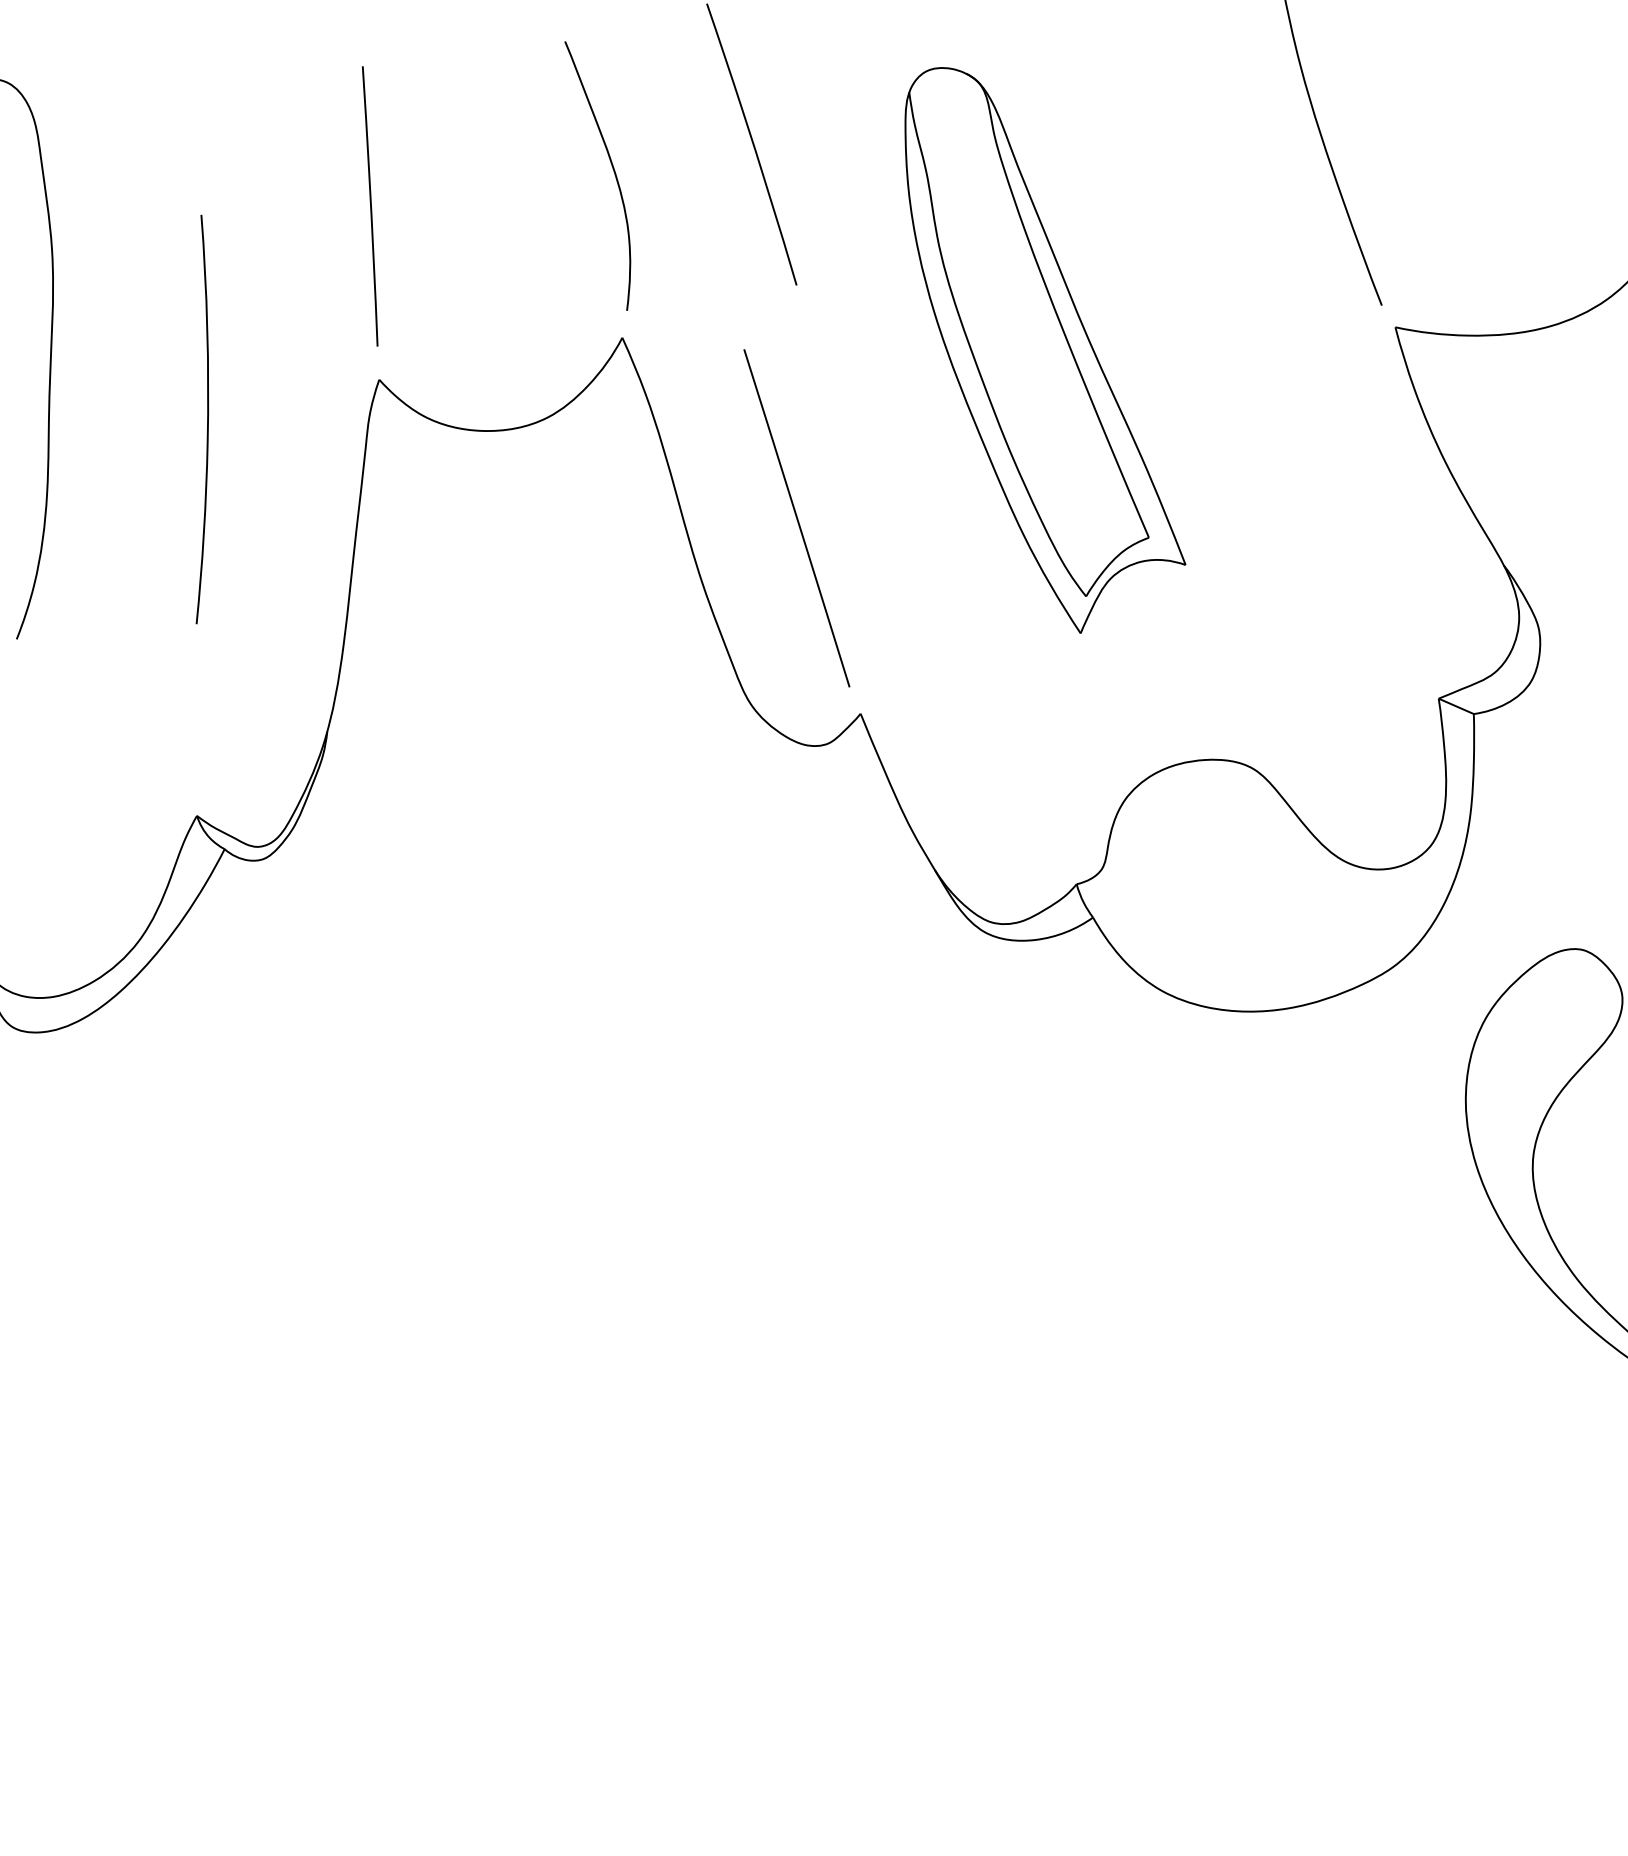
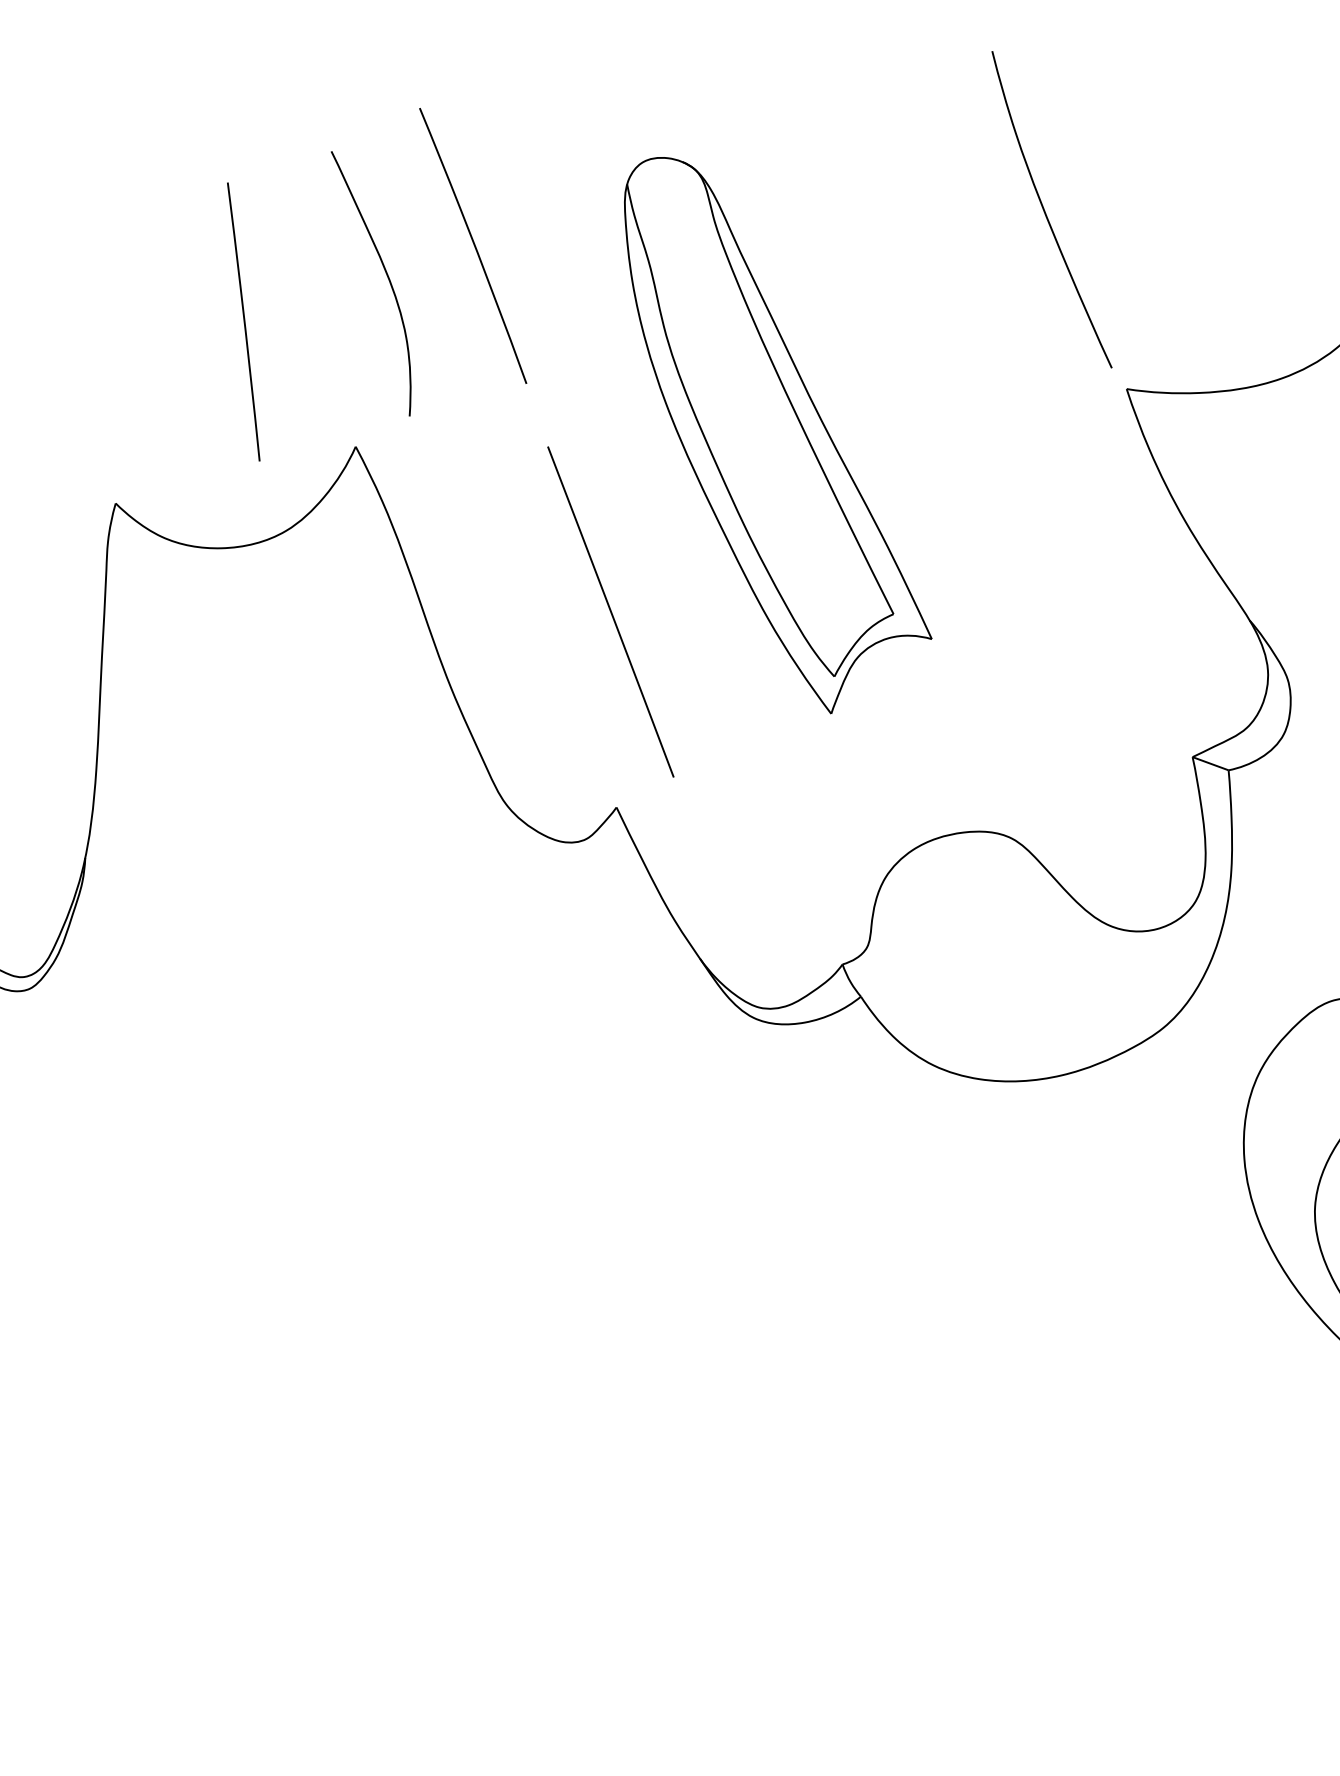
curve: (612, 169) -> (386, 276), moved
line: (370, 206) -> (244, 322), moved
line: (796, 518) -> (610, 612), moved

